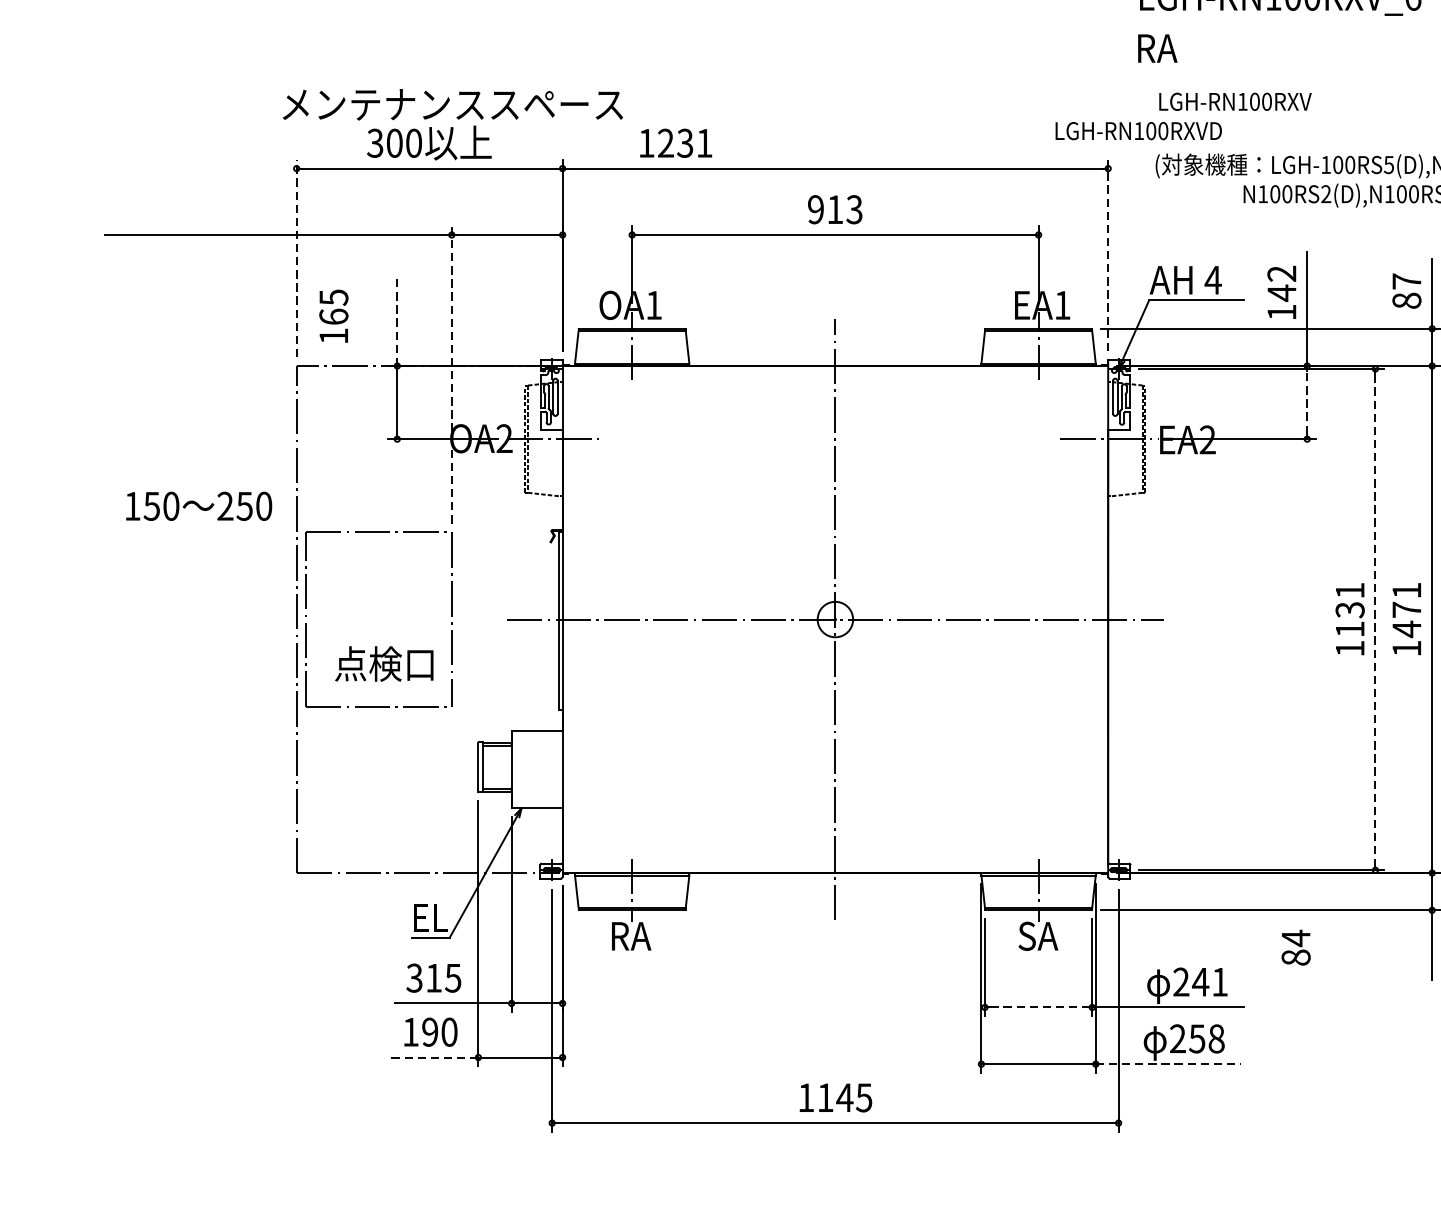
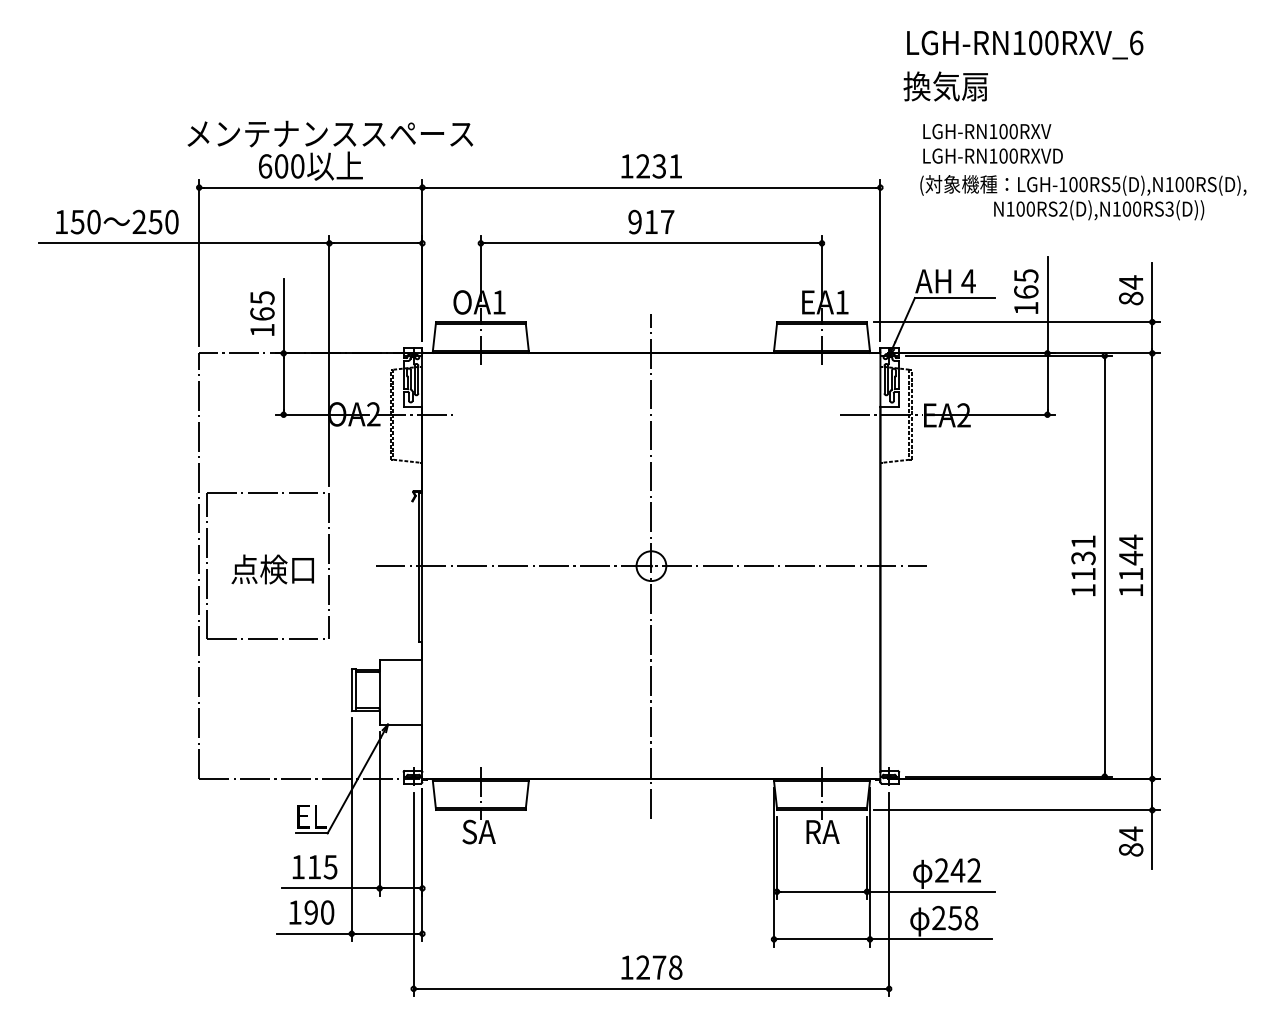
text: (1185, 48) -> (945, 86), RA -> 換気扇
text: (1138, 130) -> (992, 155), moved
text: (375, 143) -> (265, 166), 300 -> 600
text: (675, 143) -> (651, 166), moved
text: (854, 208) -> (667, 221), 913 -> 917
line: (1108, 254) -> (880, 259), dashed -> solid
line: (297, 258) -> (199, 263), dashed -> solid
text: (1406, 281) -> (1130, 282), 87 -> 84
text: (1282, 284) -> (1026, 284), 142 -> 165
text: (333, 316) -> (262, 313), moved
line: (397, 320) -> (283, 315), dashed -> solid
line: (451, 374) -> (329, 360), dashed -> solid
line: (1307, 401) -> (1047, 383), dashed -> solid
text: (199, 505) -> (117, 221), moved
text: (1406, 609) -> (1130, 557), 1471 -> 1144
line: (1375, 619) -> (1104, 566), dashed -> solid
text: (383, 664) -> (272, 569), moved
text: (630, 935) -> (479, 831), RA -> SA
text: (1039, 935) -> (822, 831), SA -> RA
text: (1296, 947) -> (1131, 841), moved
text: (413, 978) -> (297, 867), 315 -> 115
text: (1219, 982) -> (973, 870), 241 -> 242
line: (1039, 1007) -> (822, 891), dashed -> solid
line: (434, 1057) -> (314, 933), dashed -> solid
line: (1167, 1064) -> (930, 939), dashed -> solid
text: (845, 1097) -> (659, 967), 1145 -> 1278

